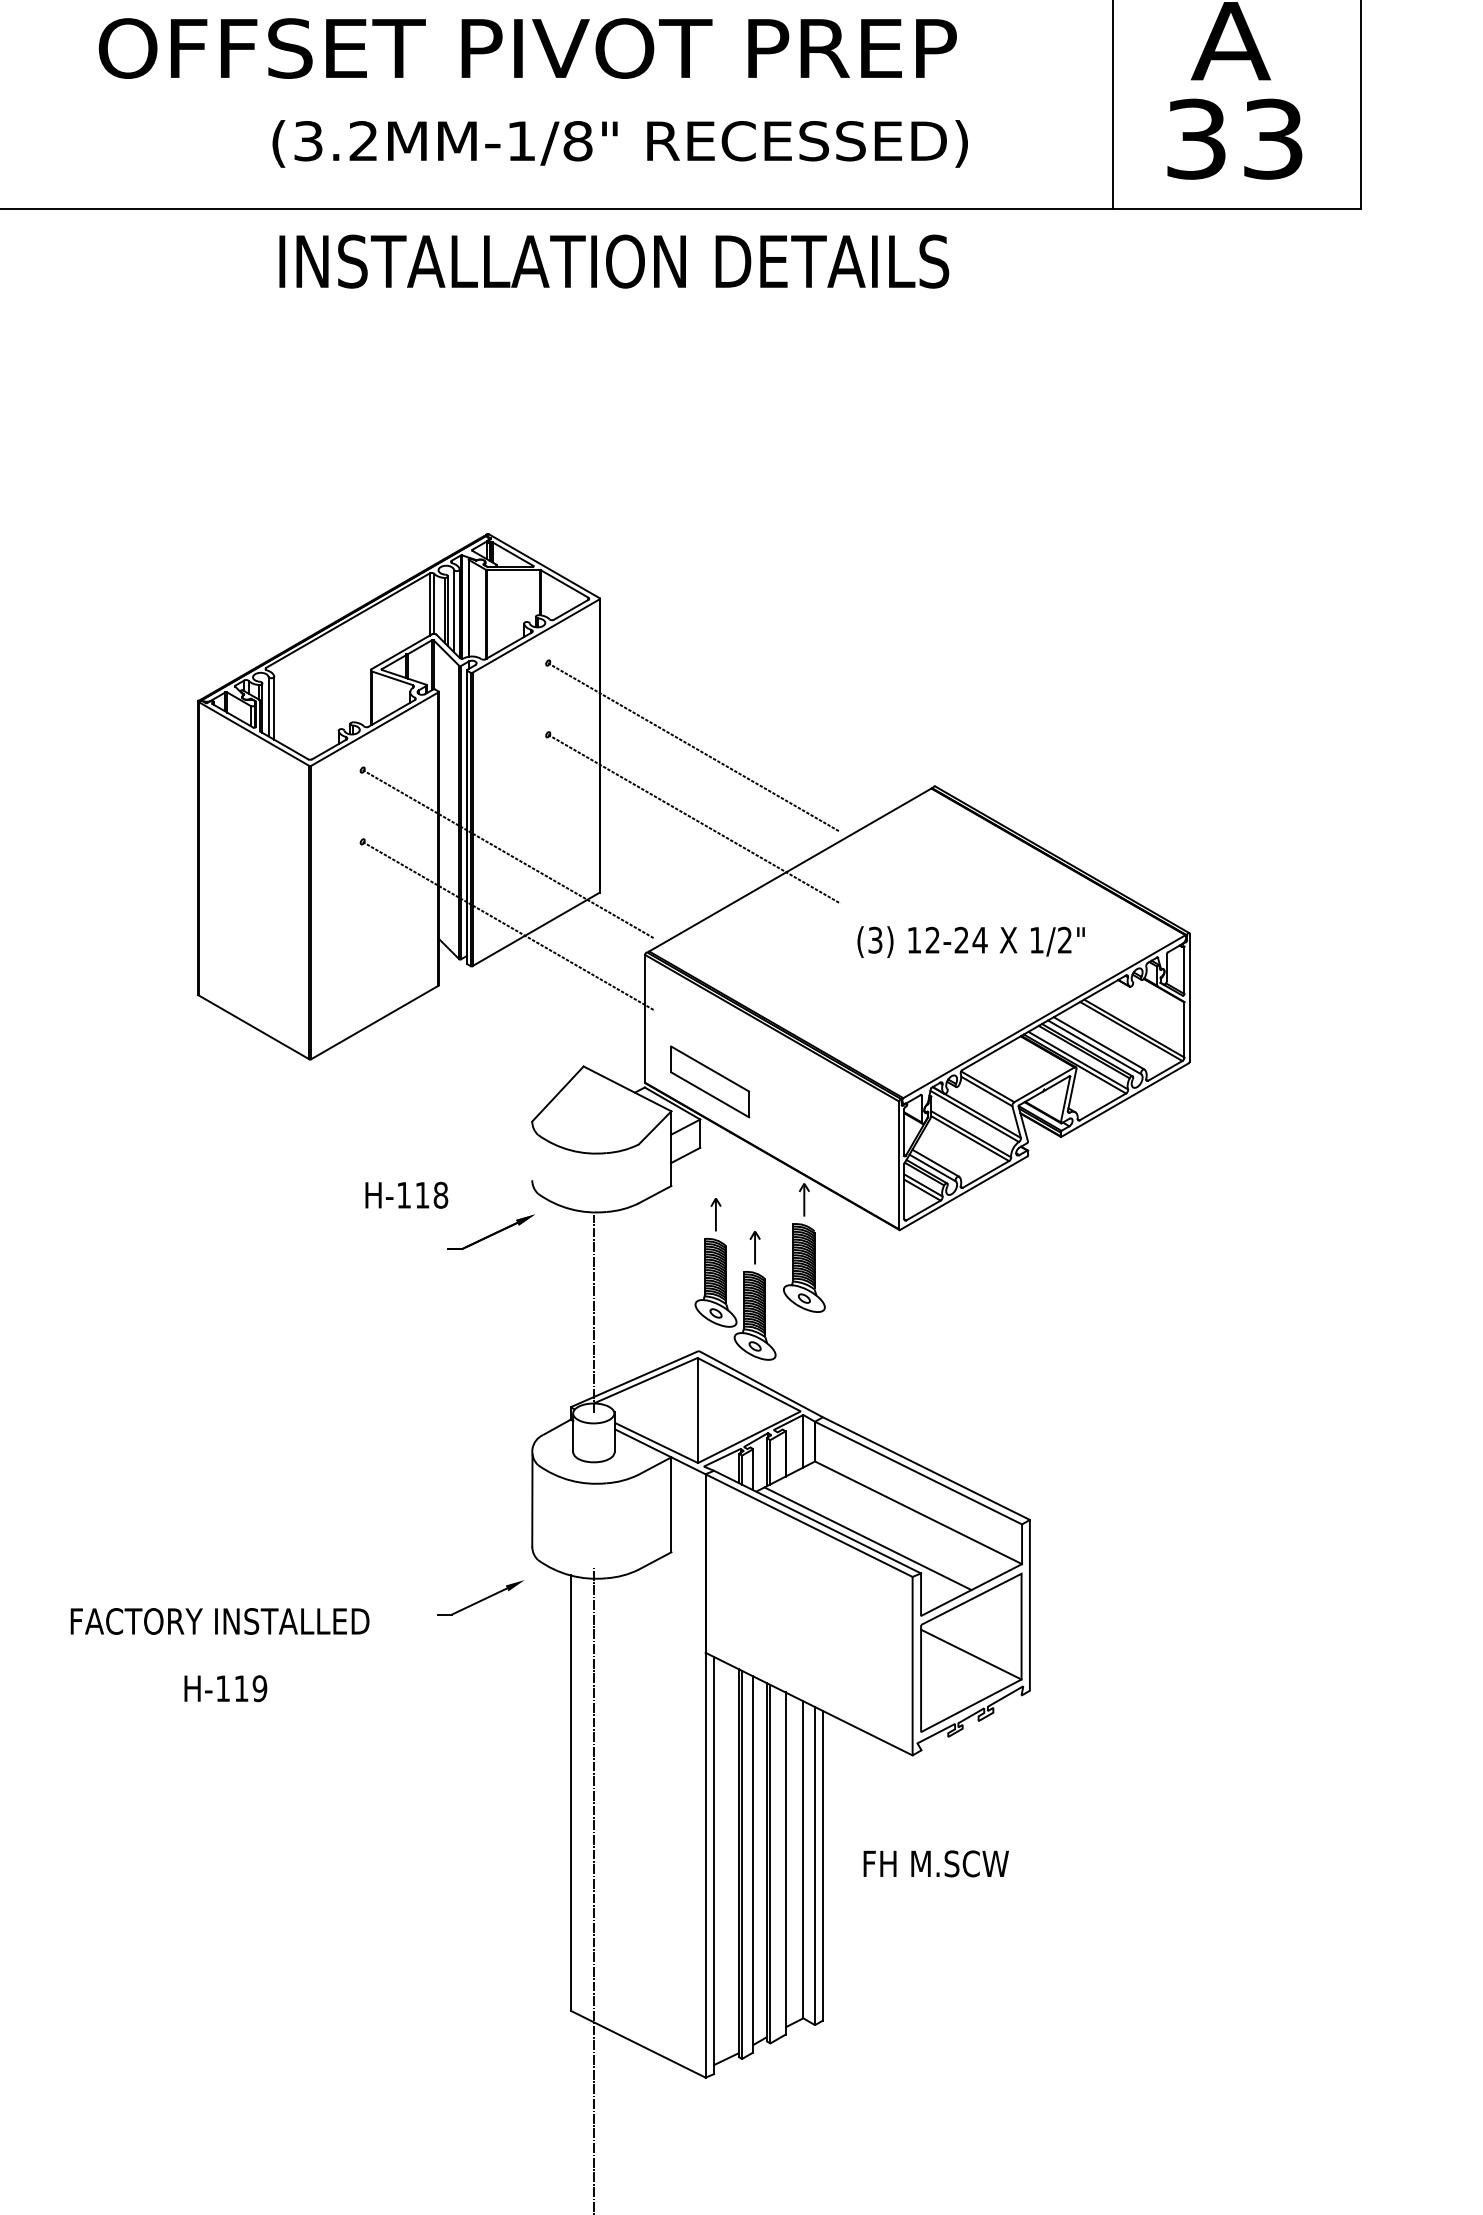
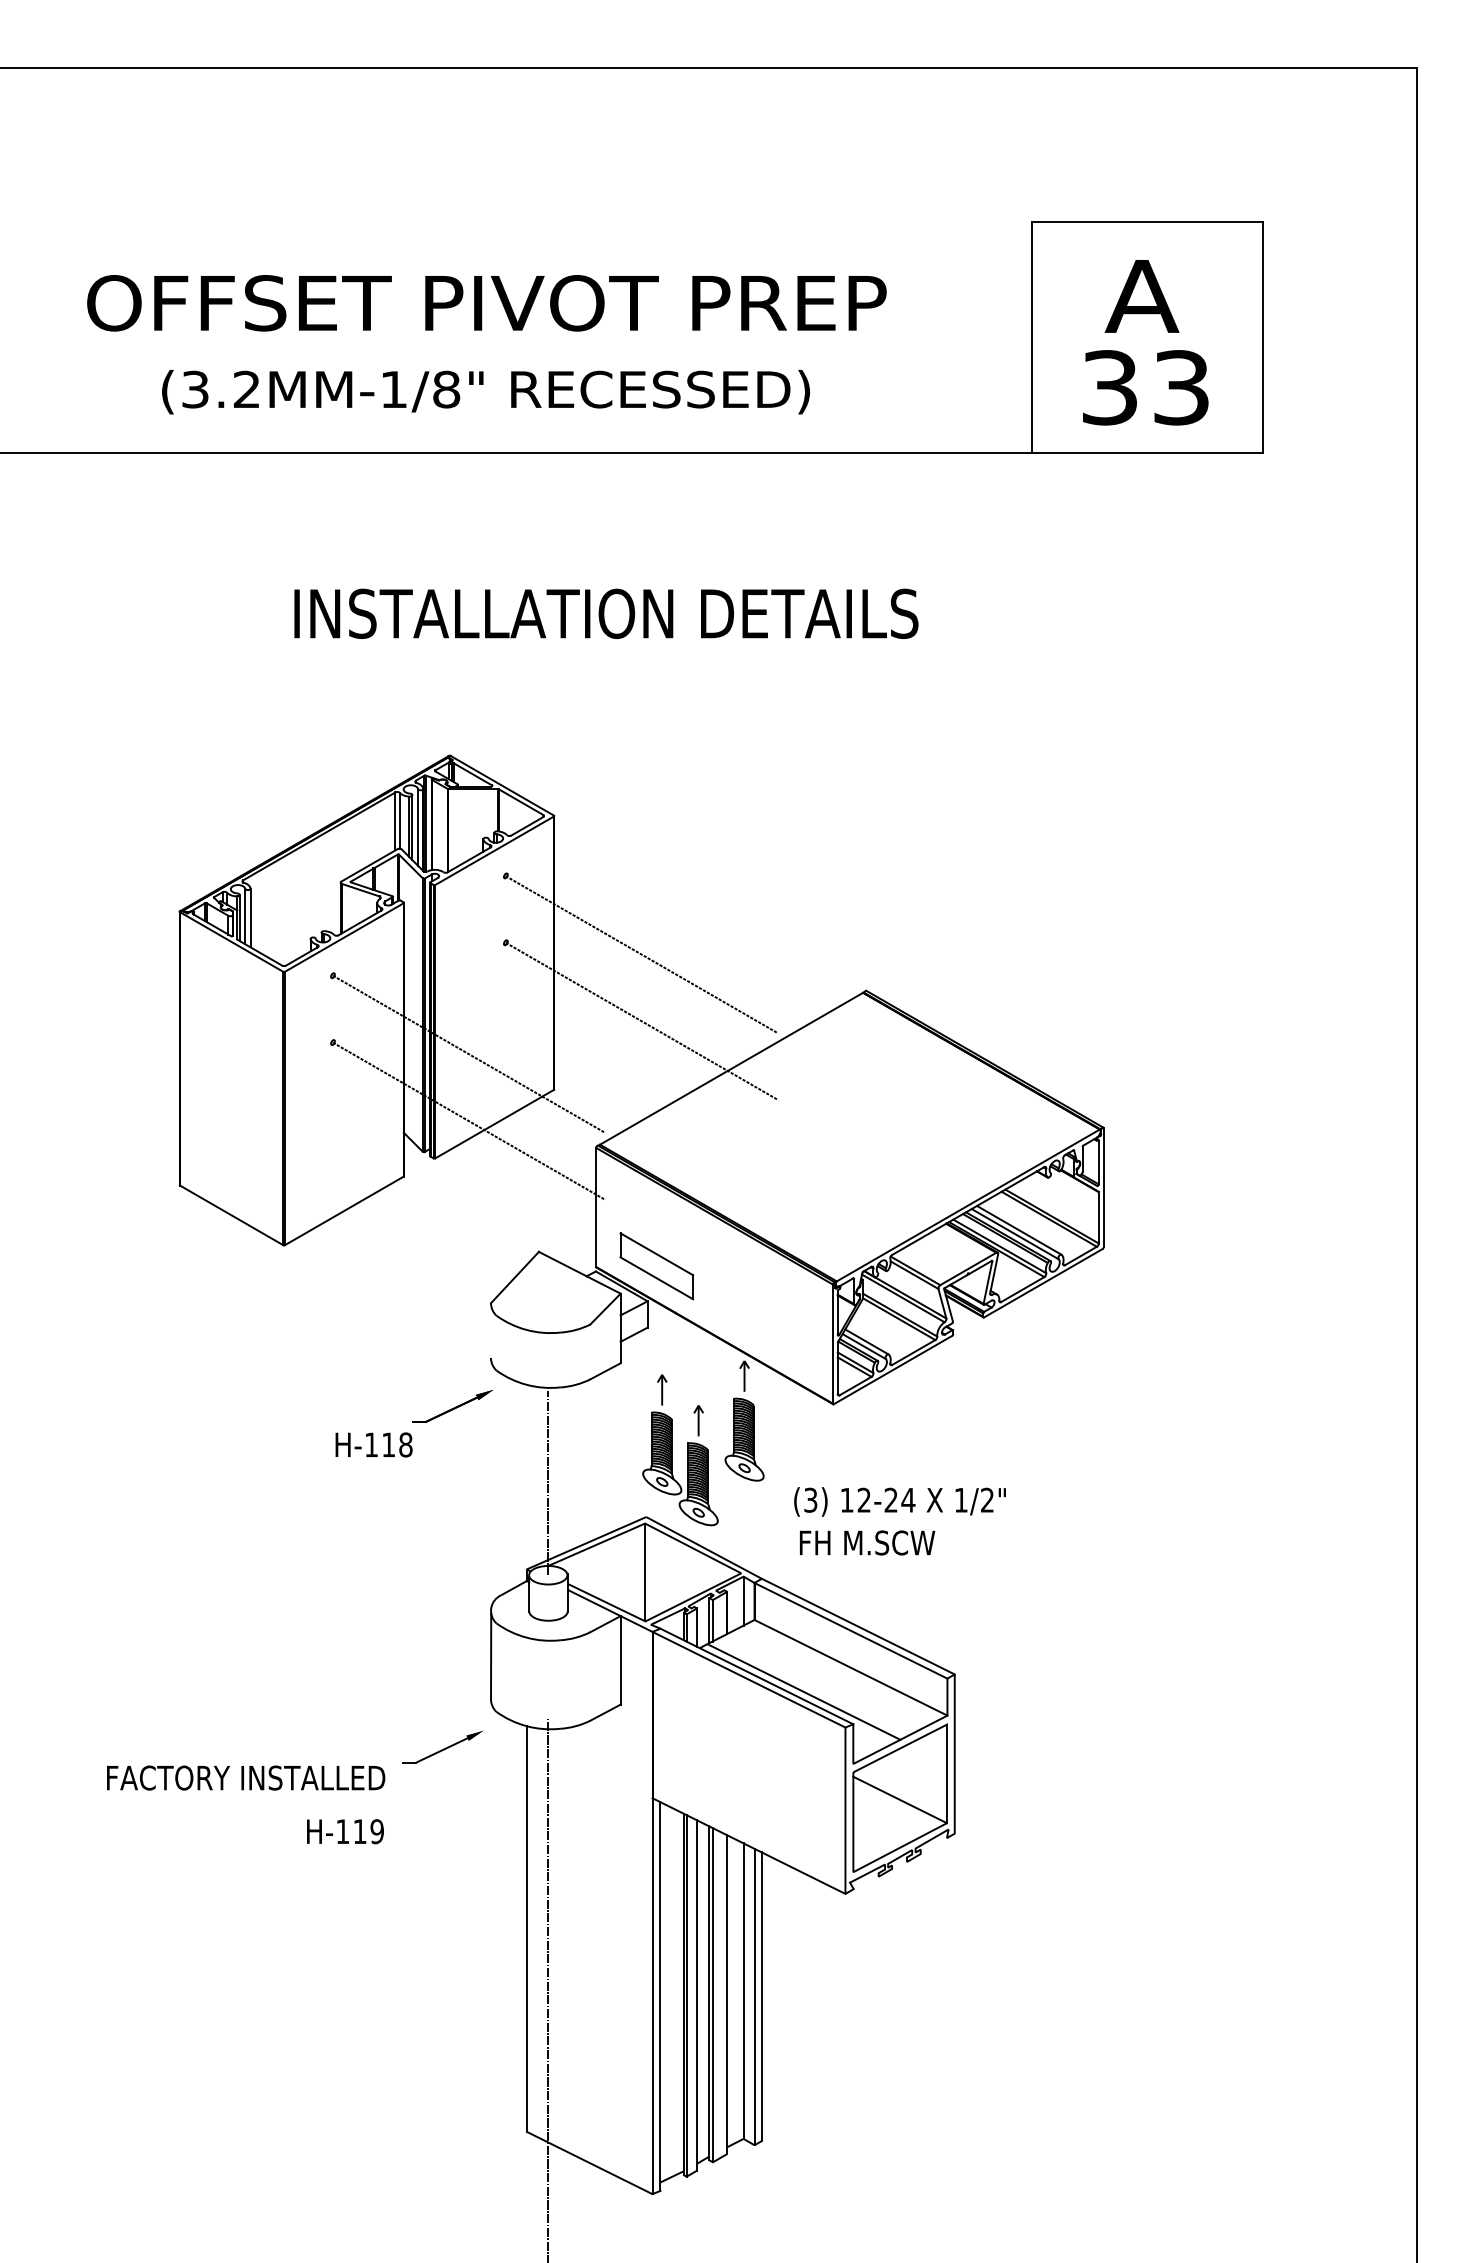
text: (619, 144) -> (485, 392), moved
text: (614, 261) -> (606, 613), moved
text: (970, 941) -> (899, 1501), moved
text: (406, 1194) -> (373, 1444), moved
text: (220, 1620) -> (246, 1777), moved
text: (225, 1688) -> (345, 1831), moved
text: (936, 1863) -> (867, 1542), moved

